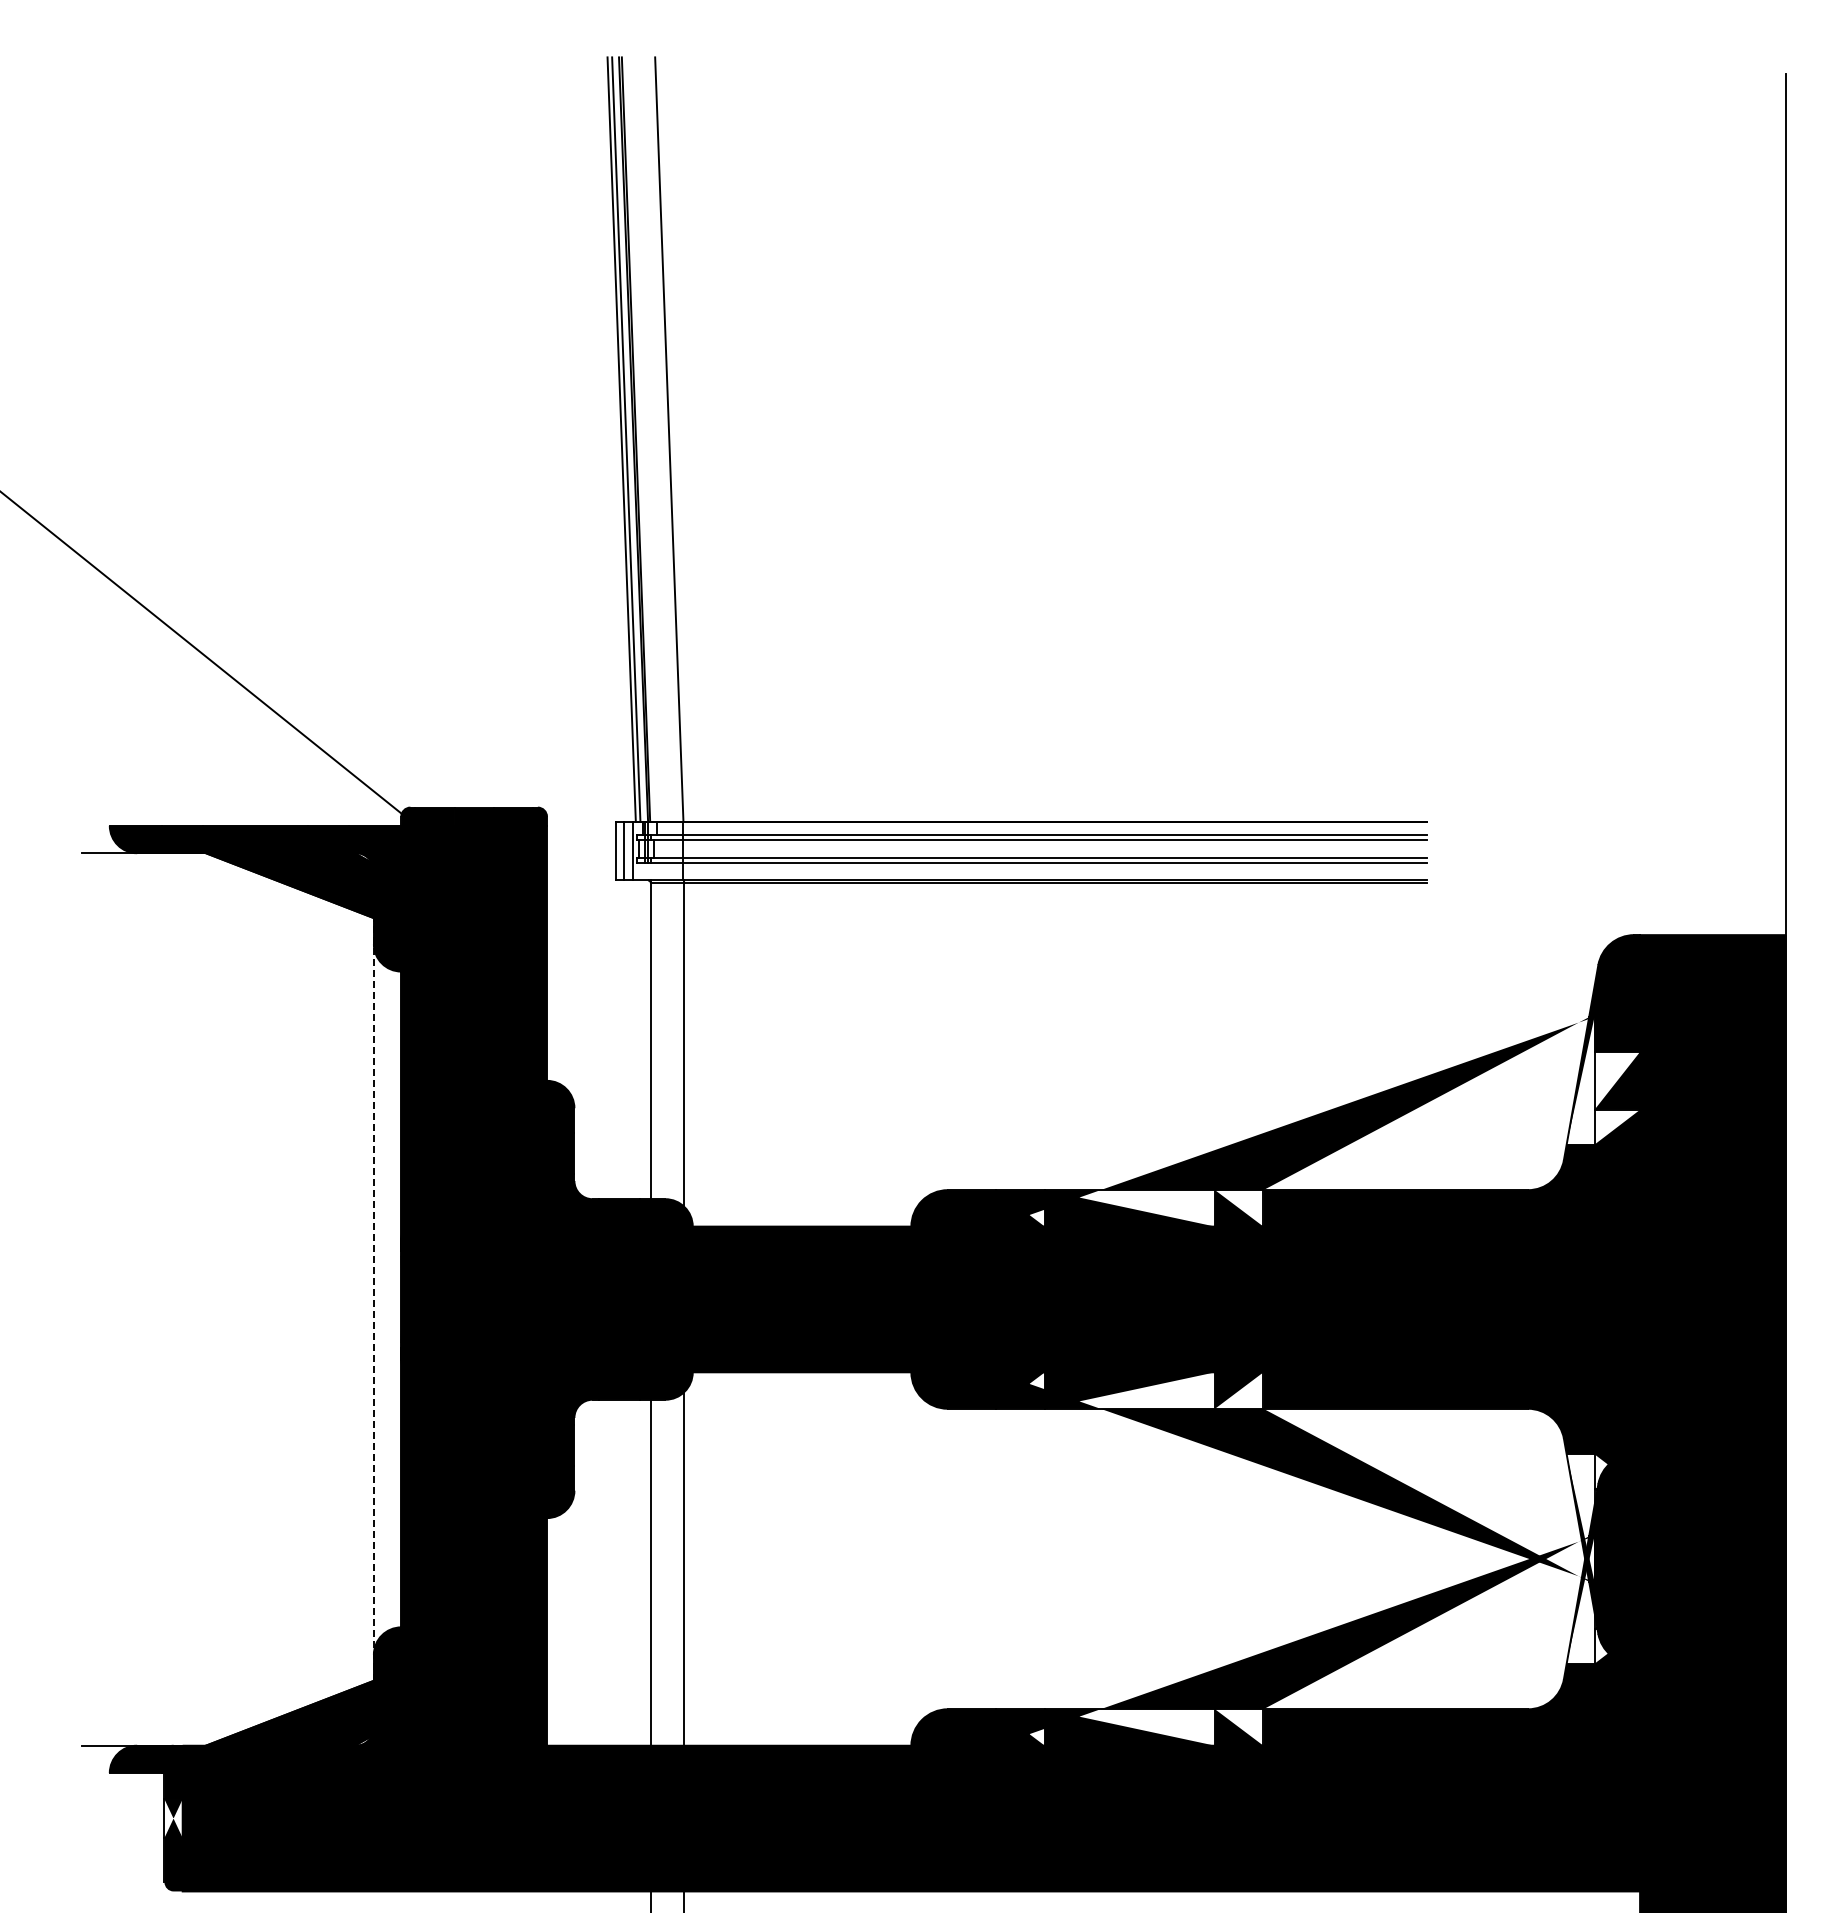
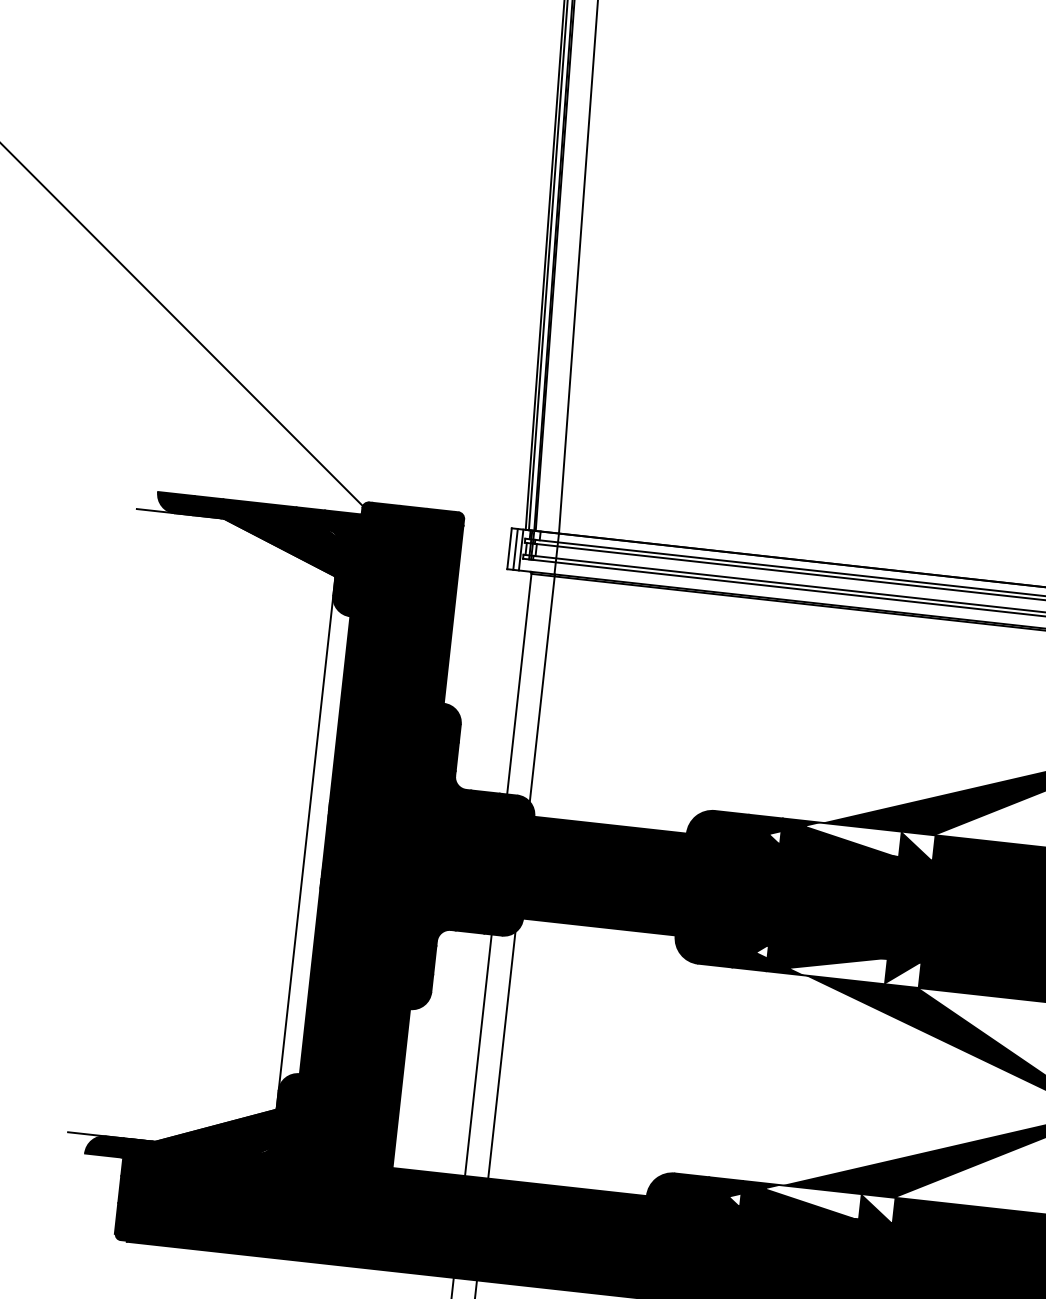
line: (373, 1299) -> (305, 843), dashed -> solid
fill: (173, 1818) -> (126, 1190), added

